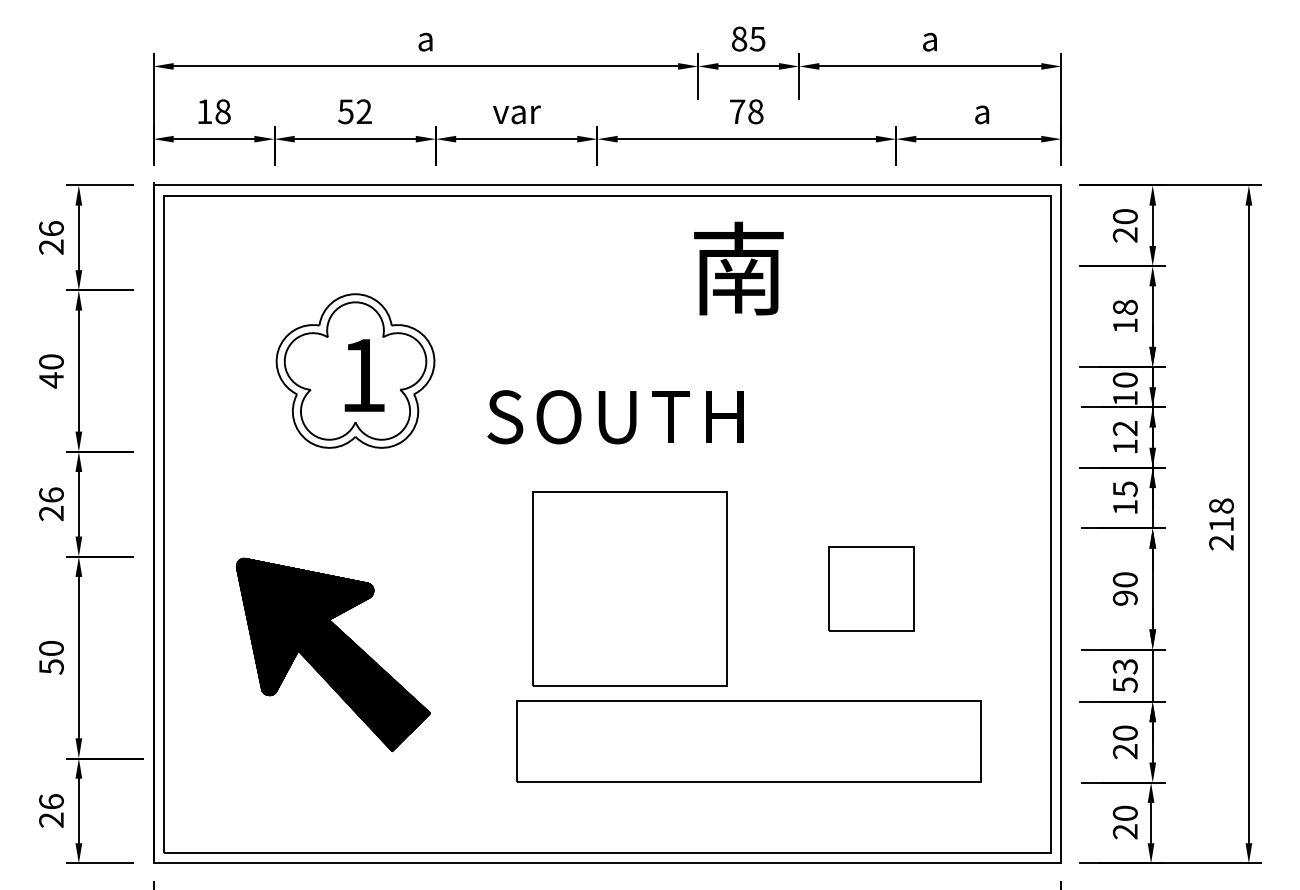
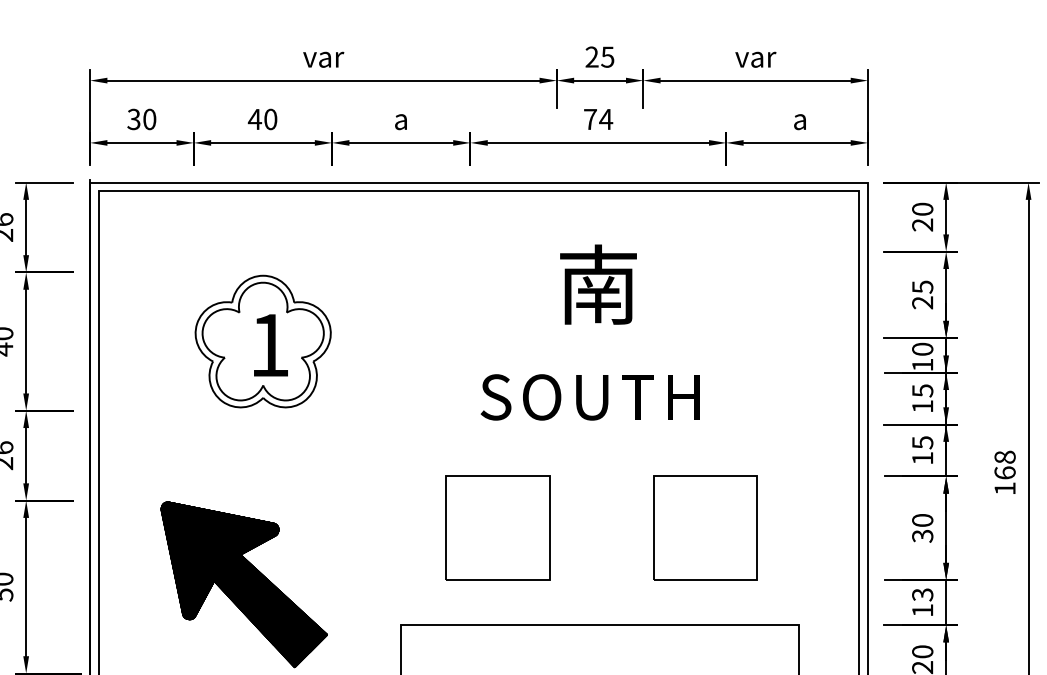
text: (739, 38) -> (592, 56), 85 -> 25
text: (426, 41) -> (324, 59), a -> var
text: (930, 41) -> (755, 59), a -> var
text: (213, 111) -> (141, 119), 18 -> 30
text: (354, 111) -> (262, 119), 52 -> 40
text: (755, 111) -> (605, 119), 78 -> 74
text: (516, 114) -> (401, 121), var -> a
text: (738, 268) -> (598, 284), moved
text: (1124, 316) -> (921, 294), 18 -> 25
text: (615, 417) -> (590, 397), moved
text: (1124, 428) -> (921, 390), 12 -> 15
text: (1221, 533) -> (1005, 480), 218 -> 168
part: (629, 588) -> (497, 527), size x0.62
part: (871, 588) -> (705, 527), size x1.43
text: (1125, 598) -> (922, 536), 90 -> 30
text: (1125, 684) -> (922, 610), 53 -> 13

